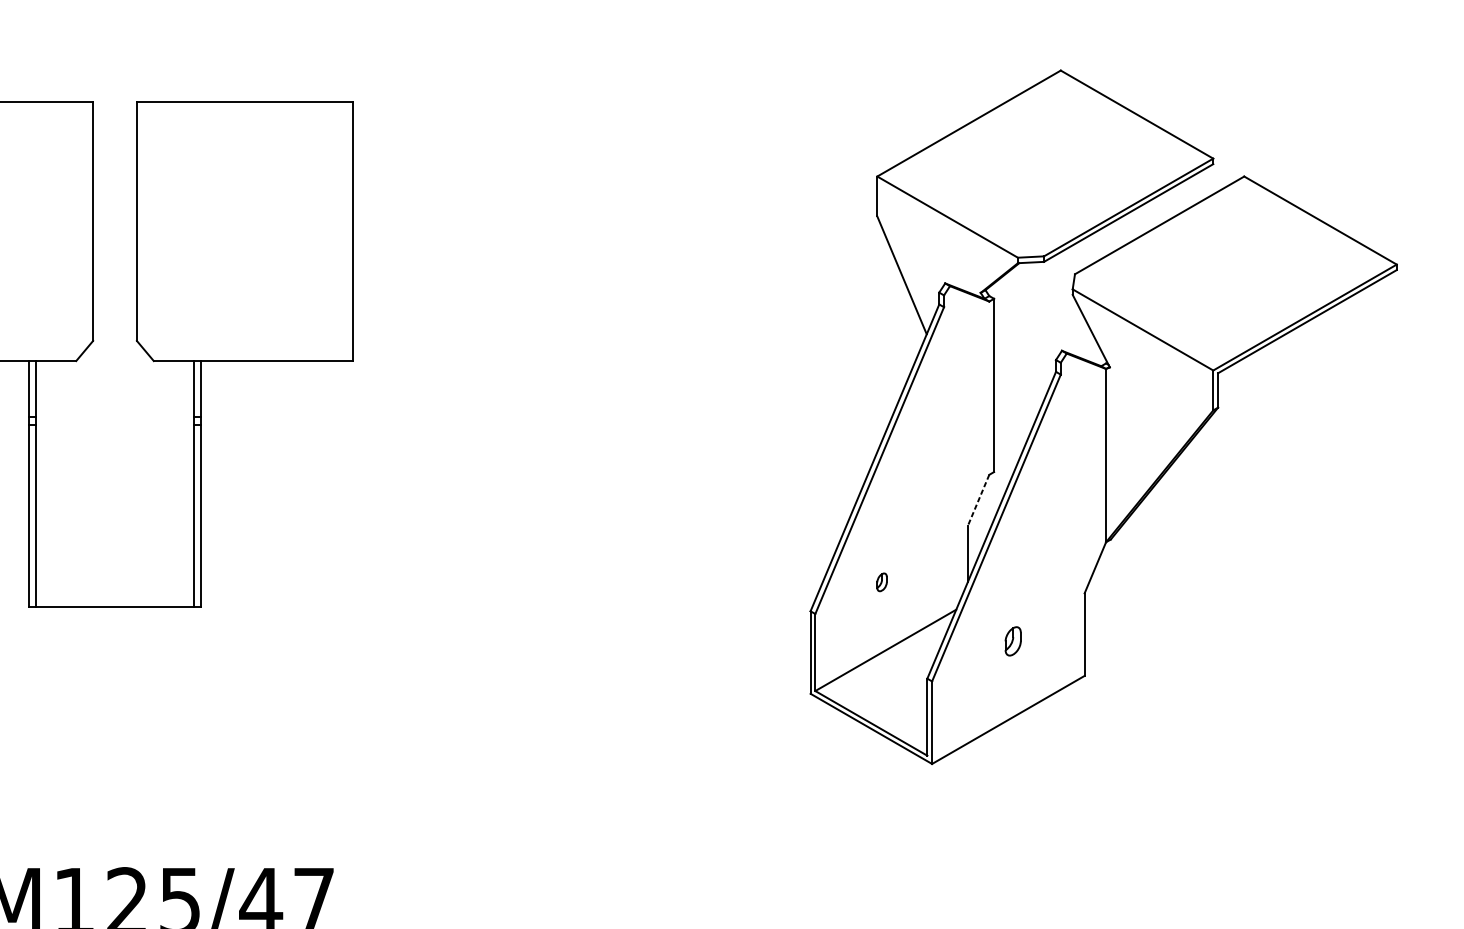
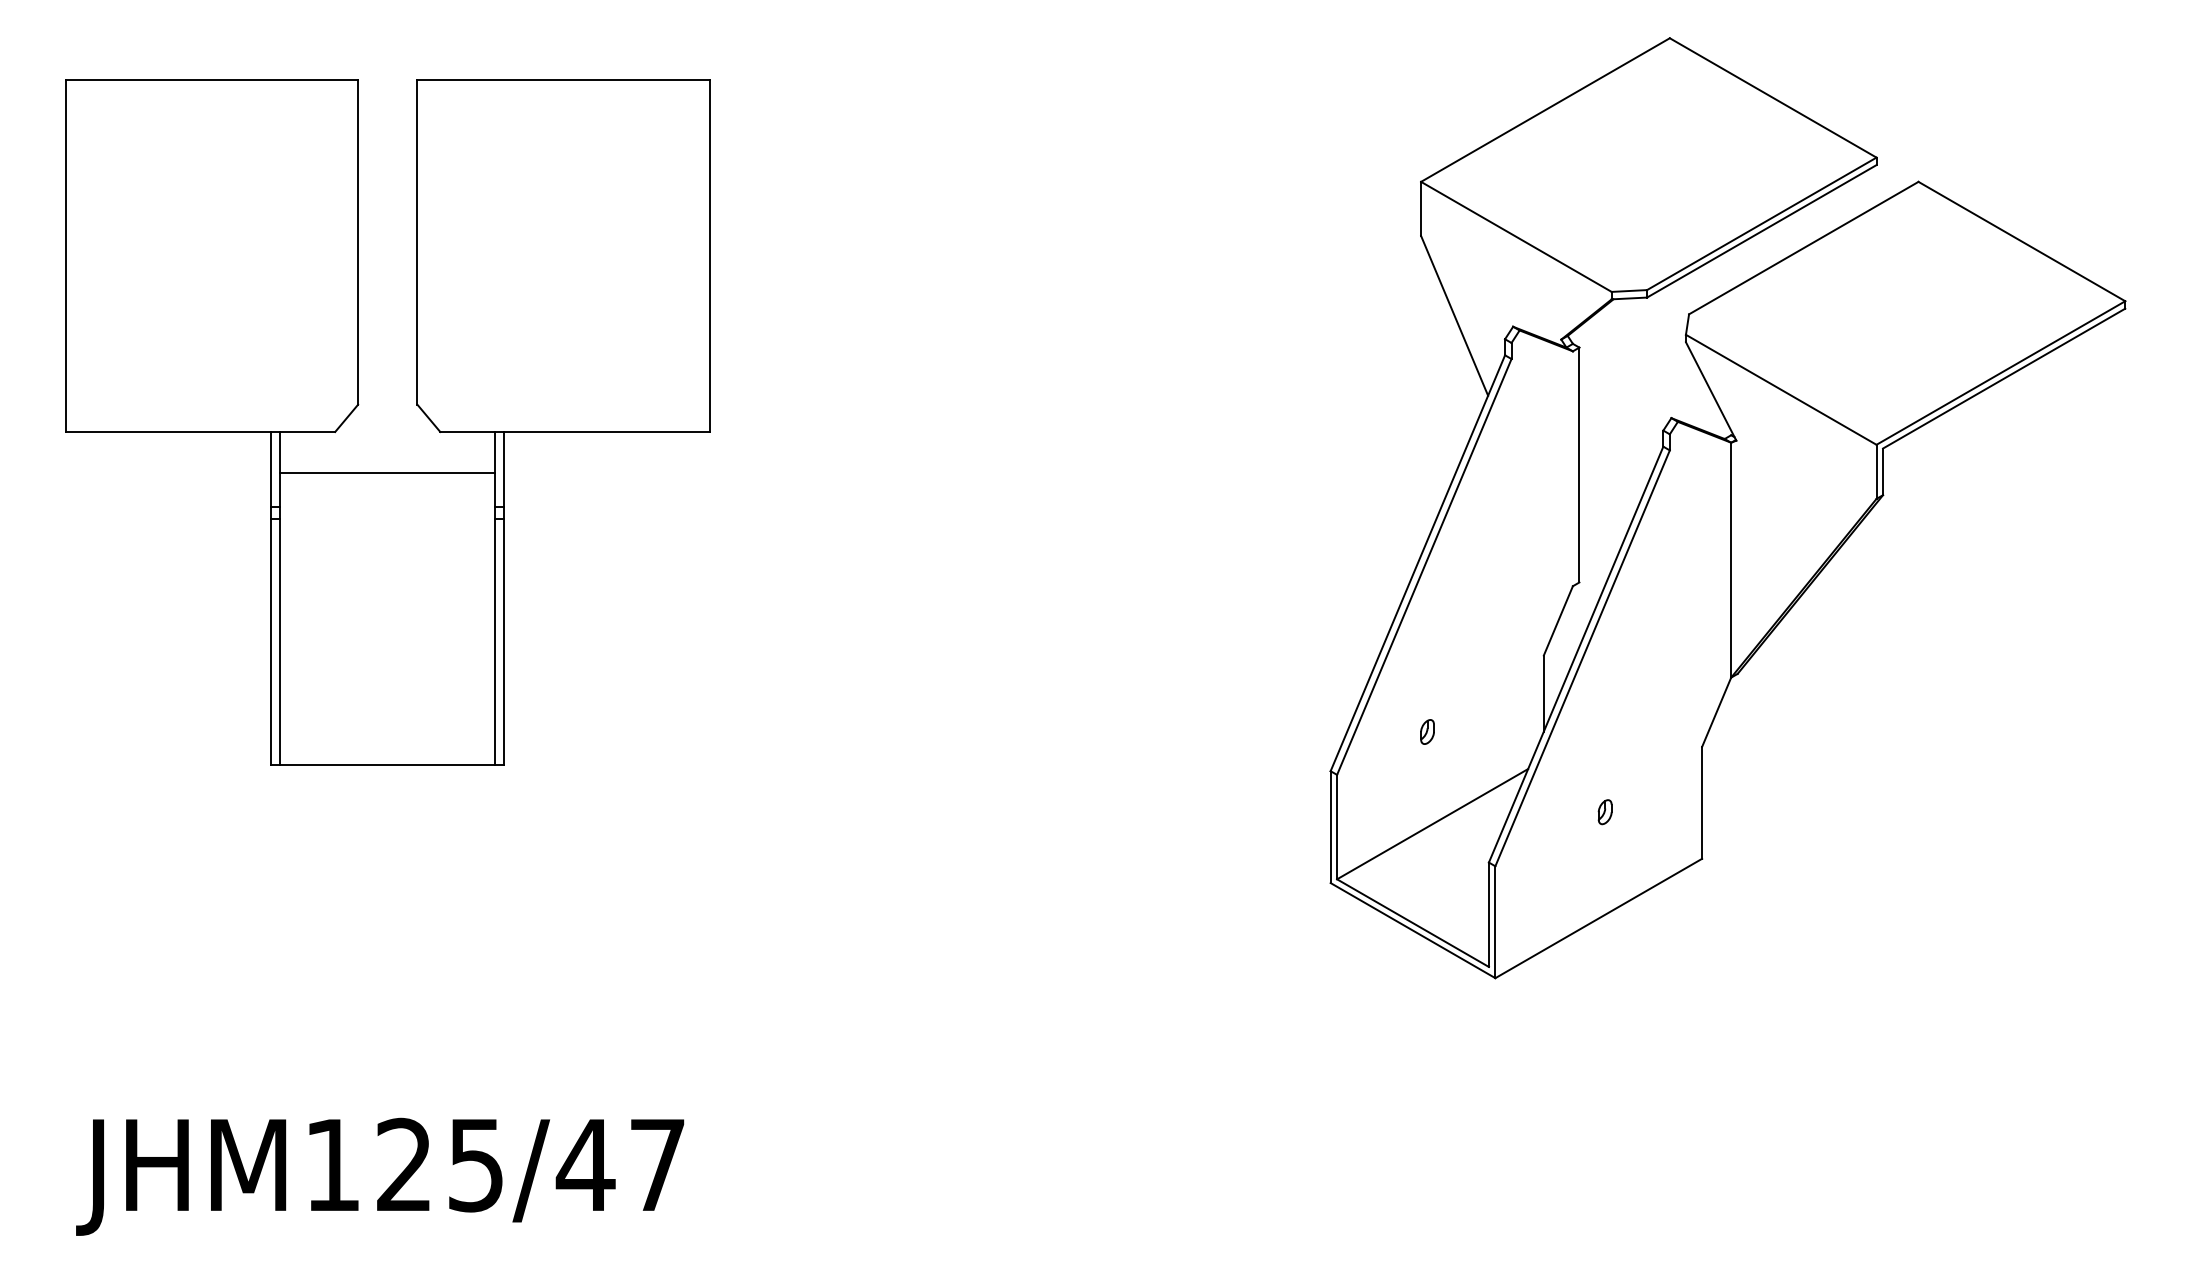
line: (114, 391) -> (387, 473), added
line: (978, 500) -> (1558, 620), dashed -> solid
part: (1012, 641) -> (1604, 812), size x0.62

